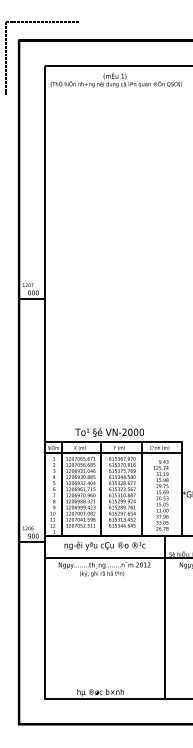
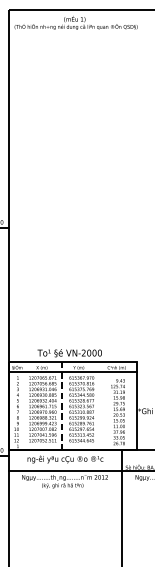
line: (61, 488) -> (24, 405), removed
line: (141, 488) -> (99, 405), removed
line: (101, 489) -> (62, 406), solid -> dashed

